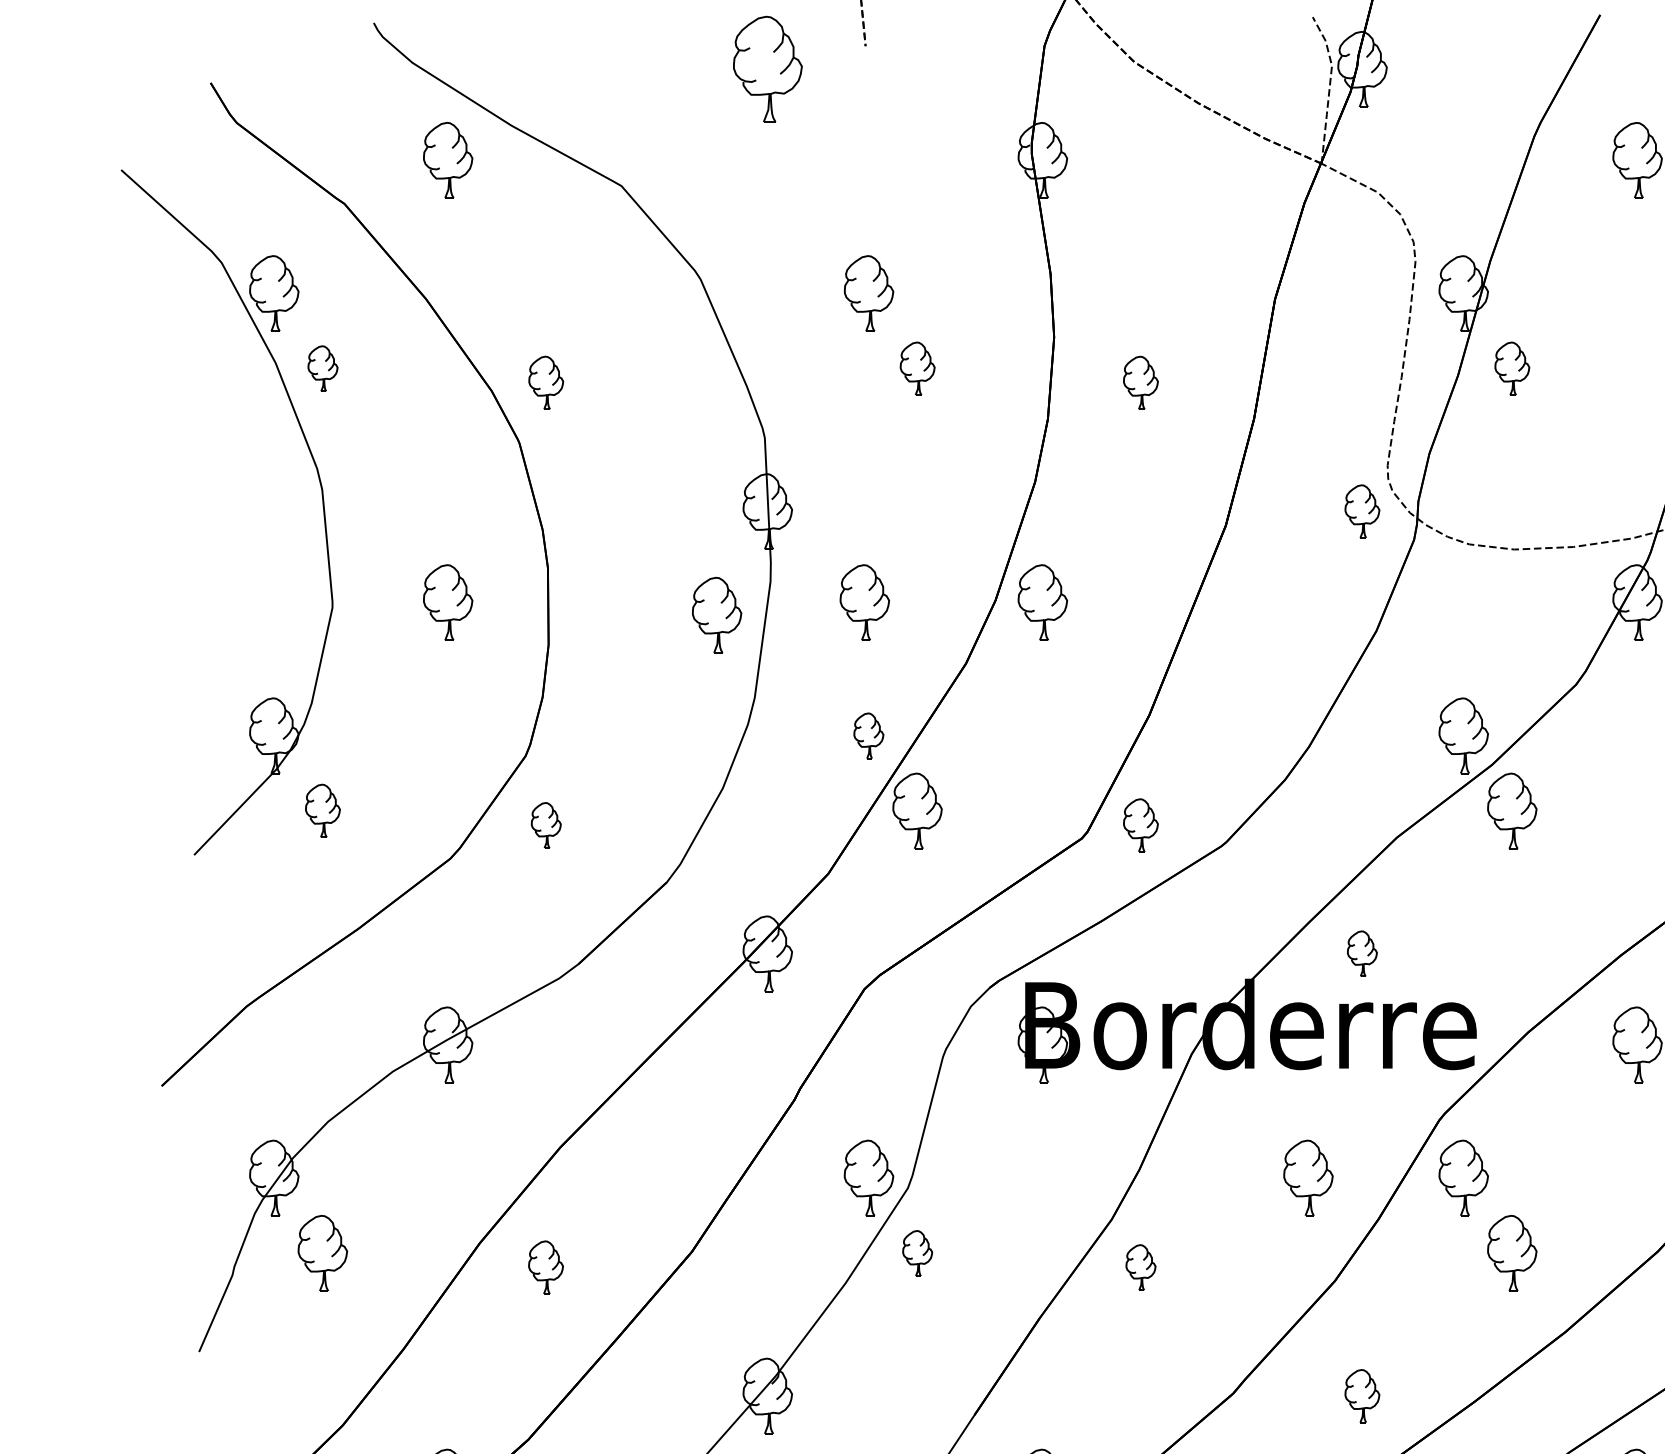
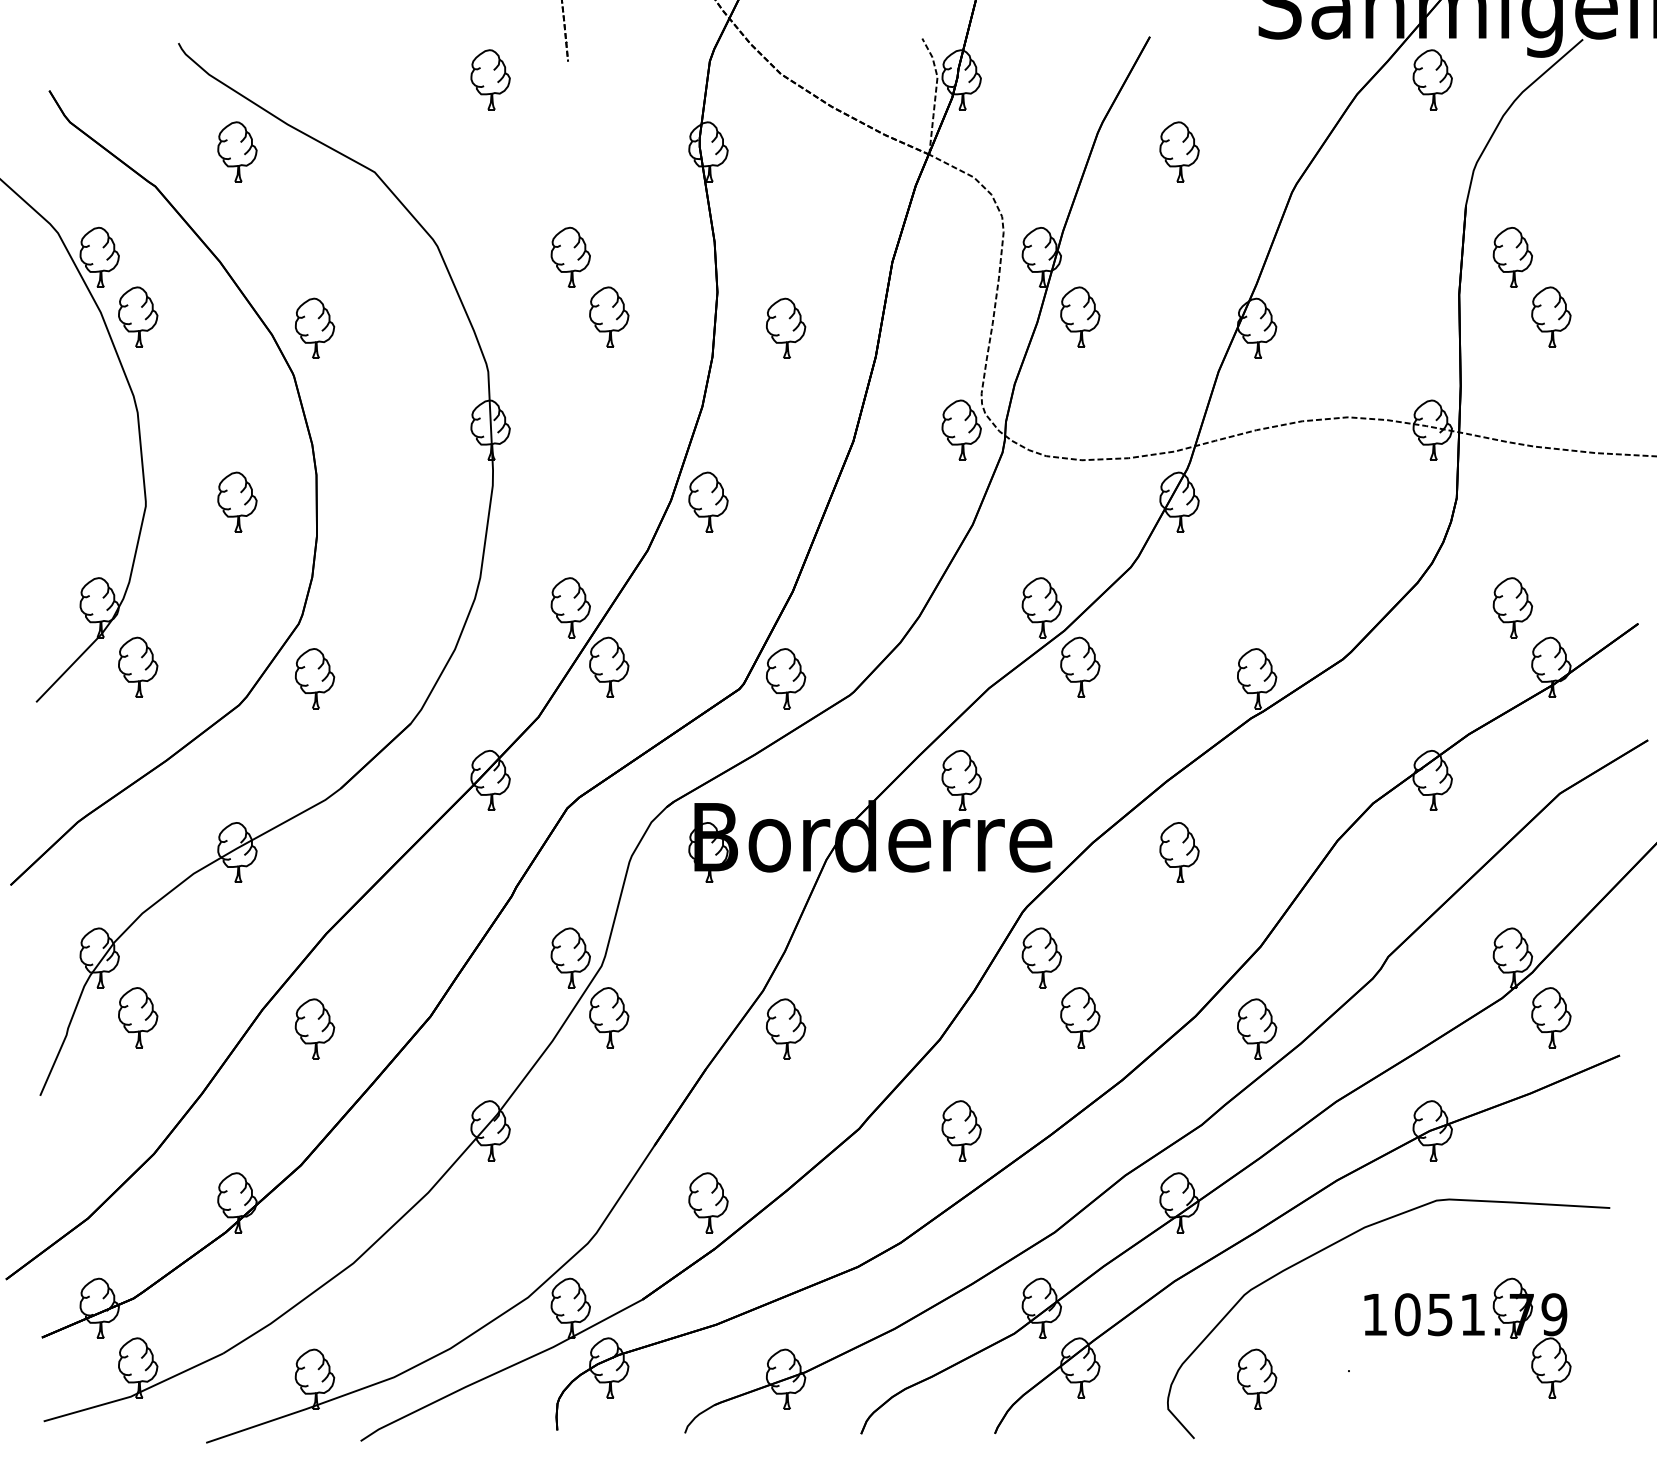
part: (767, 68) -> (490, 79), size x0.71
part: (323, 368) -> (138, 316), size x1.67
part: (917, 368) -> (609, 316), size x1.43
part: (1512, 368) -> (1080, 316), size x1.43
part: (546, 381) -> (315, 327), size x1.43
part: (1141, 381) -> (786, 327), size x1.43
part: (1362, 510) -> (961, 429), size x1.43
part: (864, 601) -> (567, 501), removed
part: (717, 614) -> (450, 511), removed
part: (868, 735) -> (570, 607), size x1.67
part: (323, 809) -> (138, 666), size x1.43
part: (546, 825) -> (315, 678), size x1.67
part: (1141, 825) -> (786, 678), size x1.43
part: (1362, 953) -> (961, 780), size x1.67
part: (1307, 1177) -> (918, 957), removed
part: (917, 1253) -> (609, 1017), size x1.67
part: (545, 1266) -> (314, 1028), size x1.43
part: (1141, 1266) -> (786, 1028), size x1.67
part: (1362, 1395) -> (961, 1130), size x1.43

